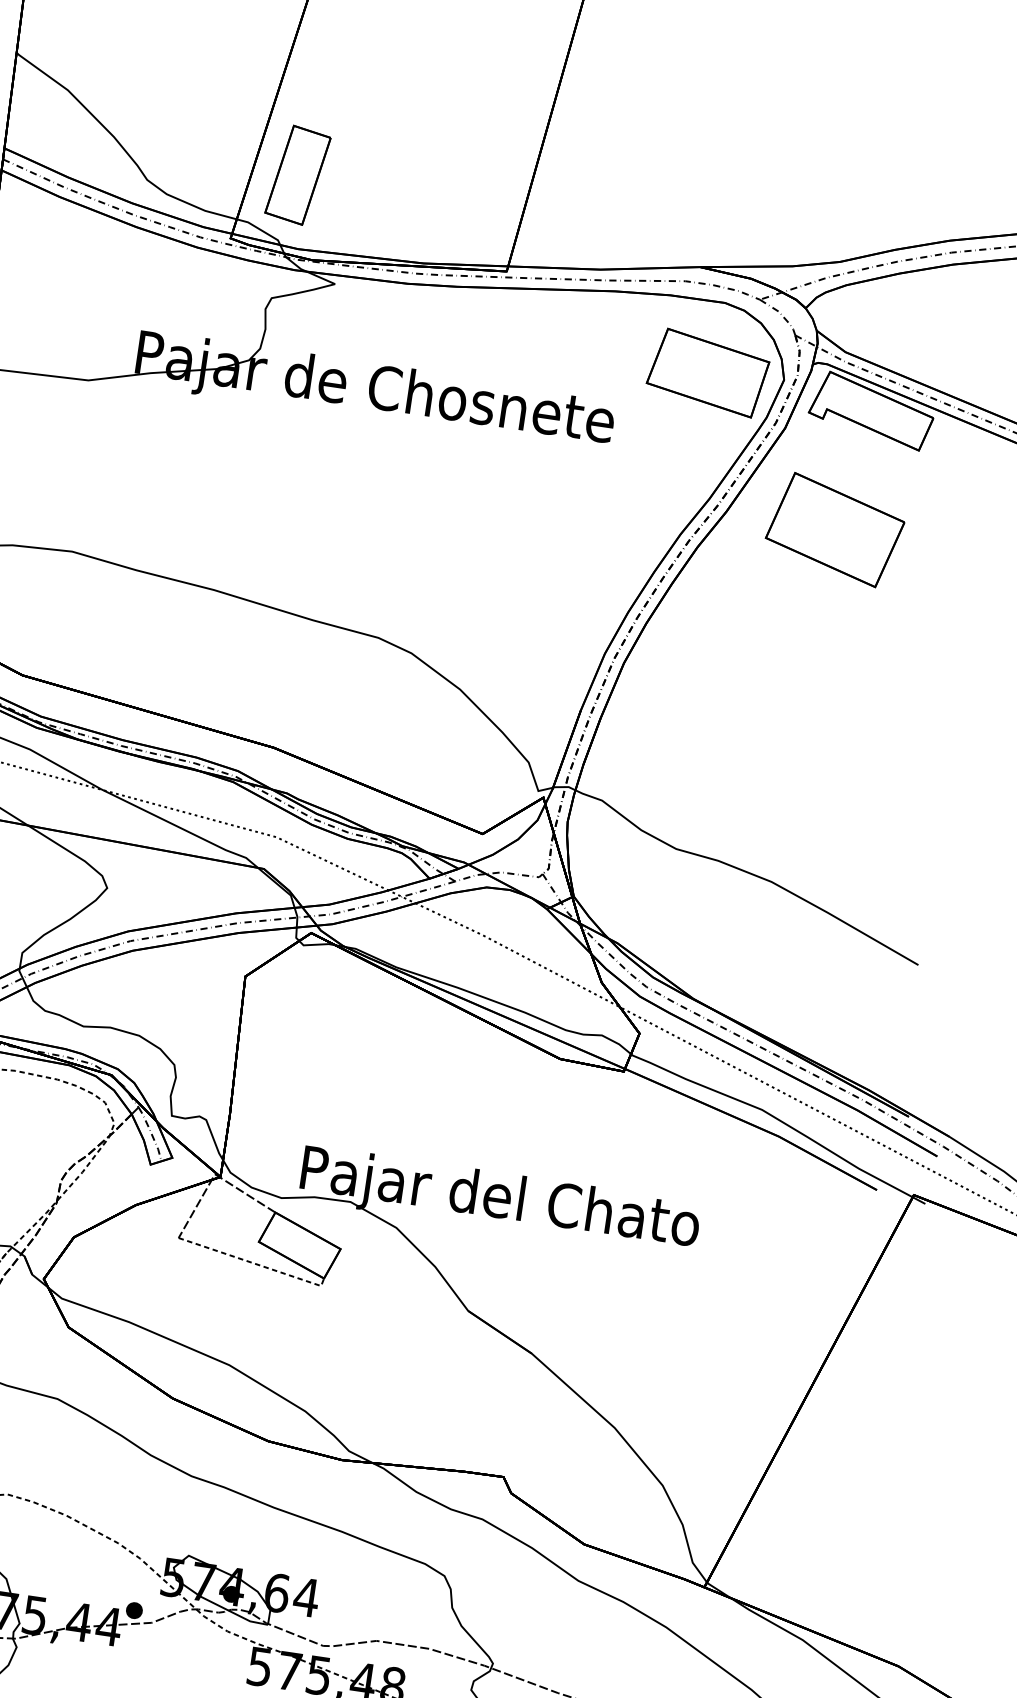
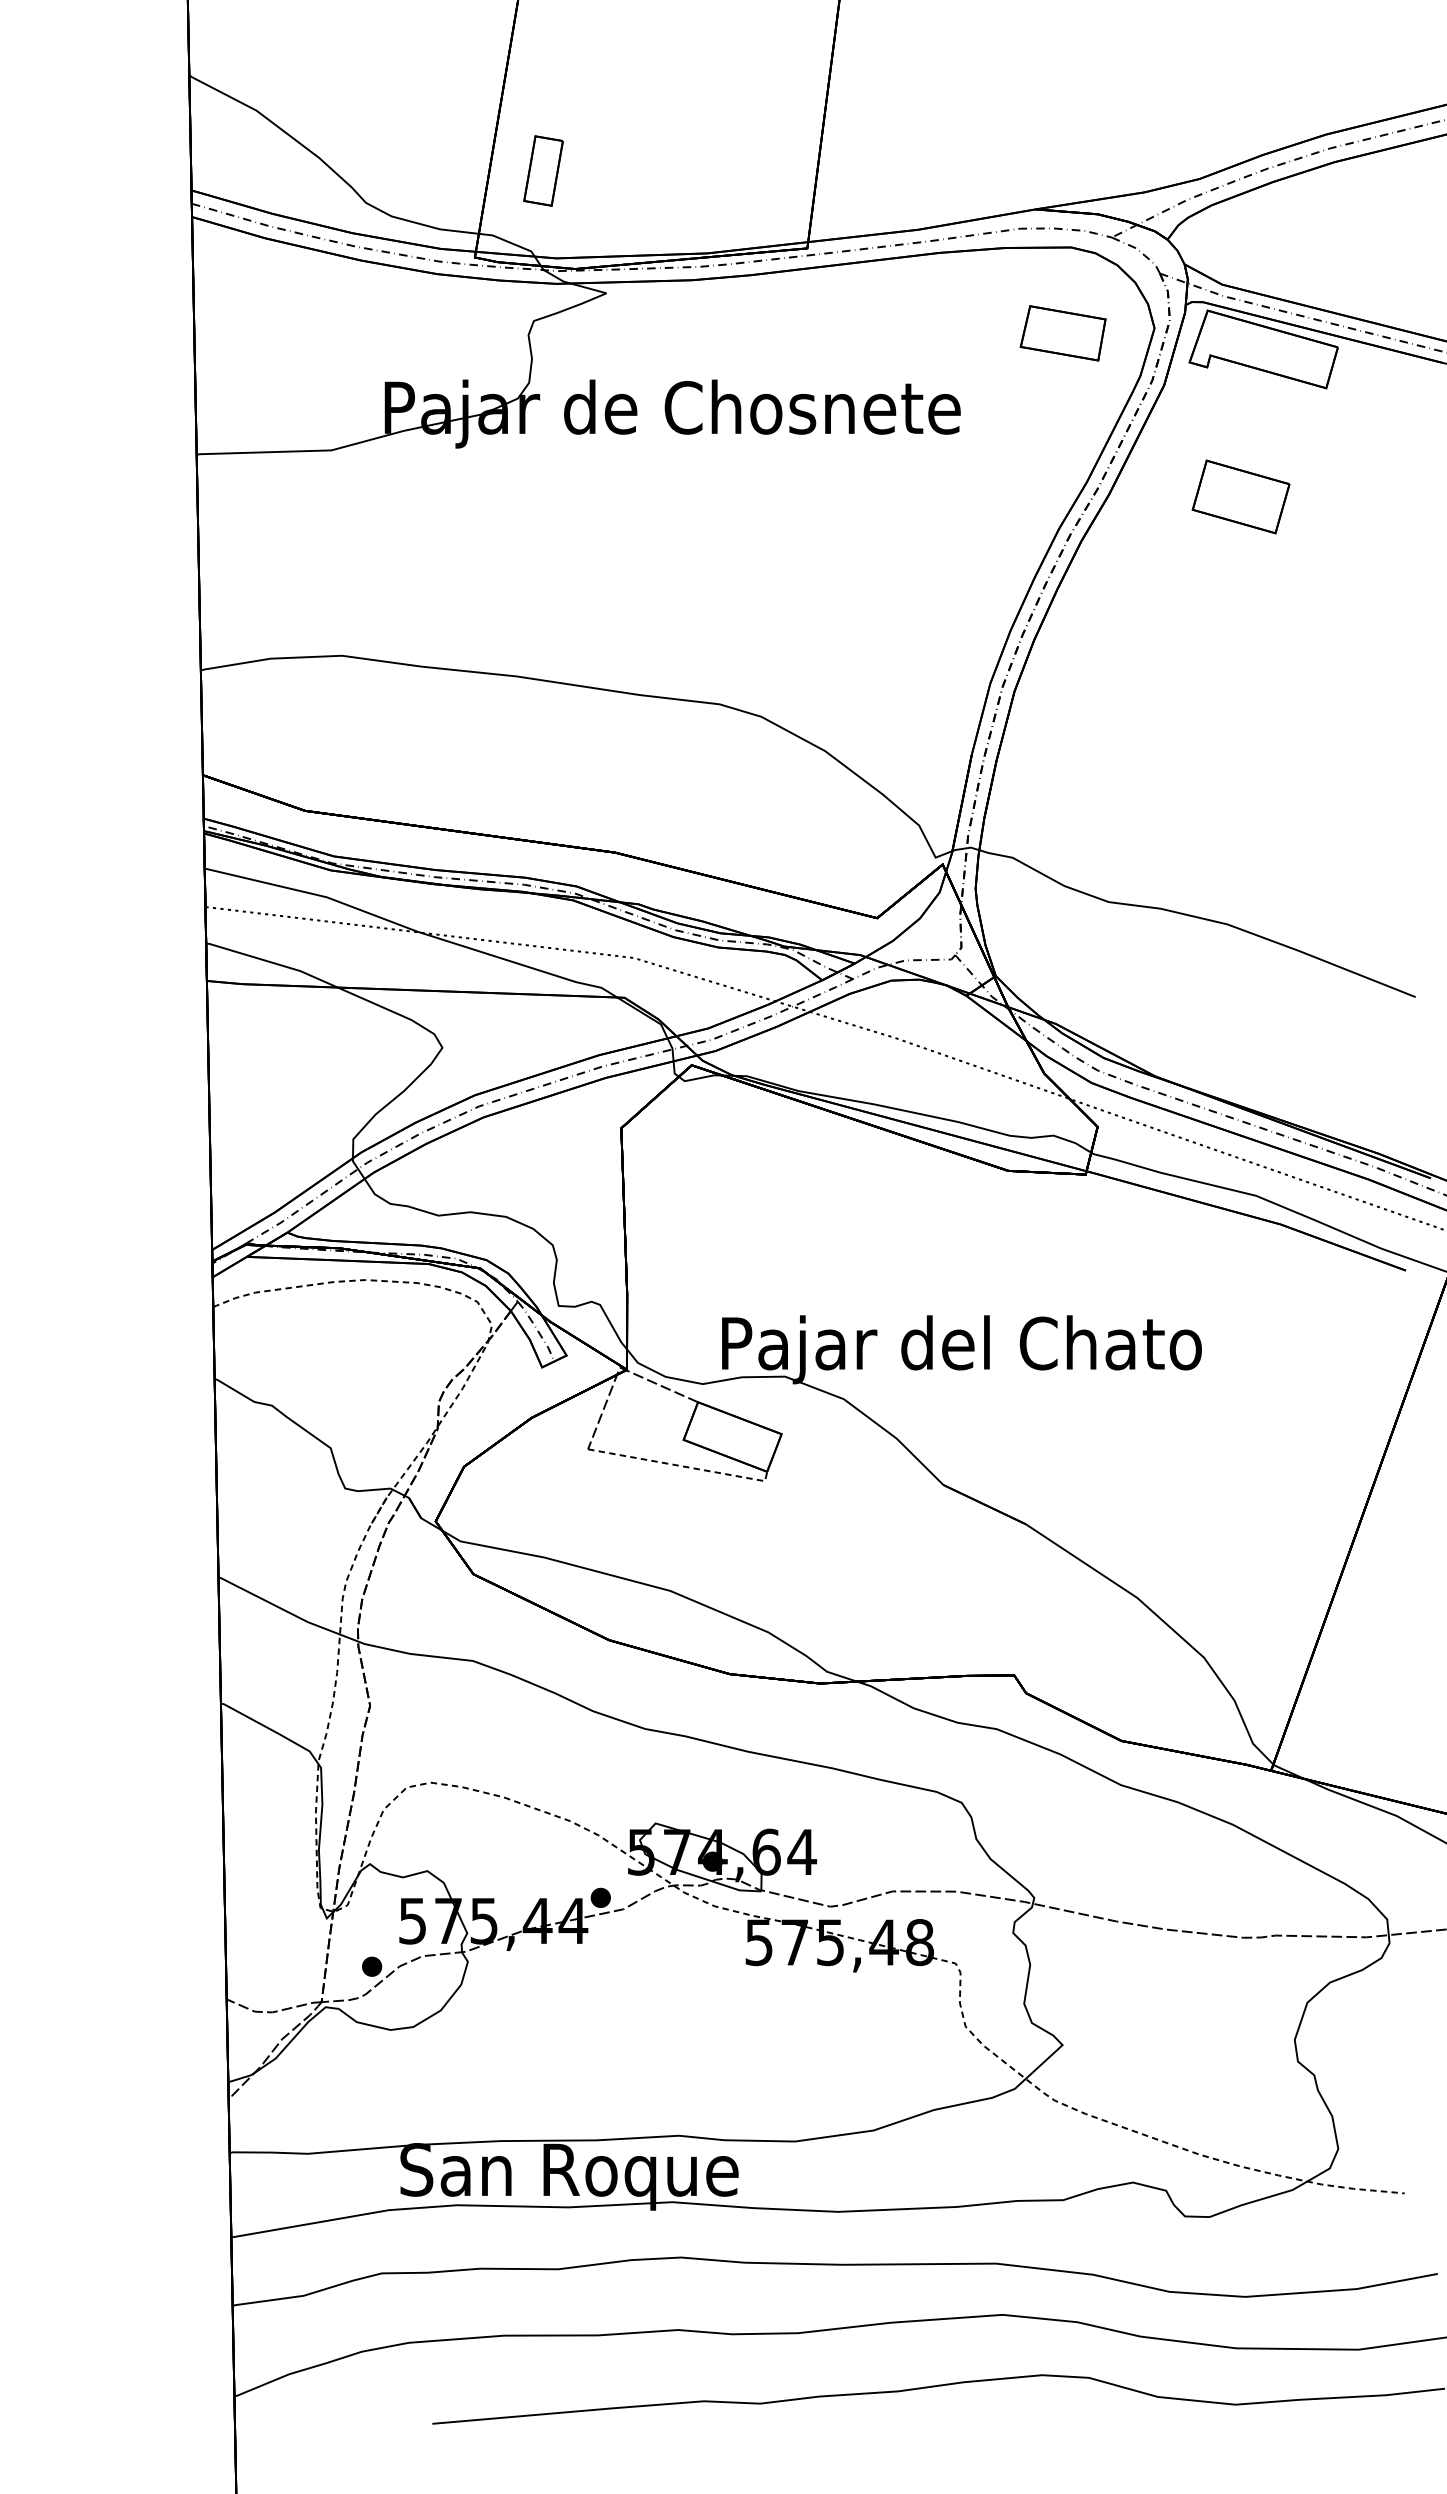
part: (297, 174) -> (543, 170), size x0.6
part: (707, 373) -> (1062, 333), size x0.6
part: (834, 529) -> (1240, 496), size x0.6

